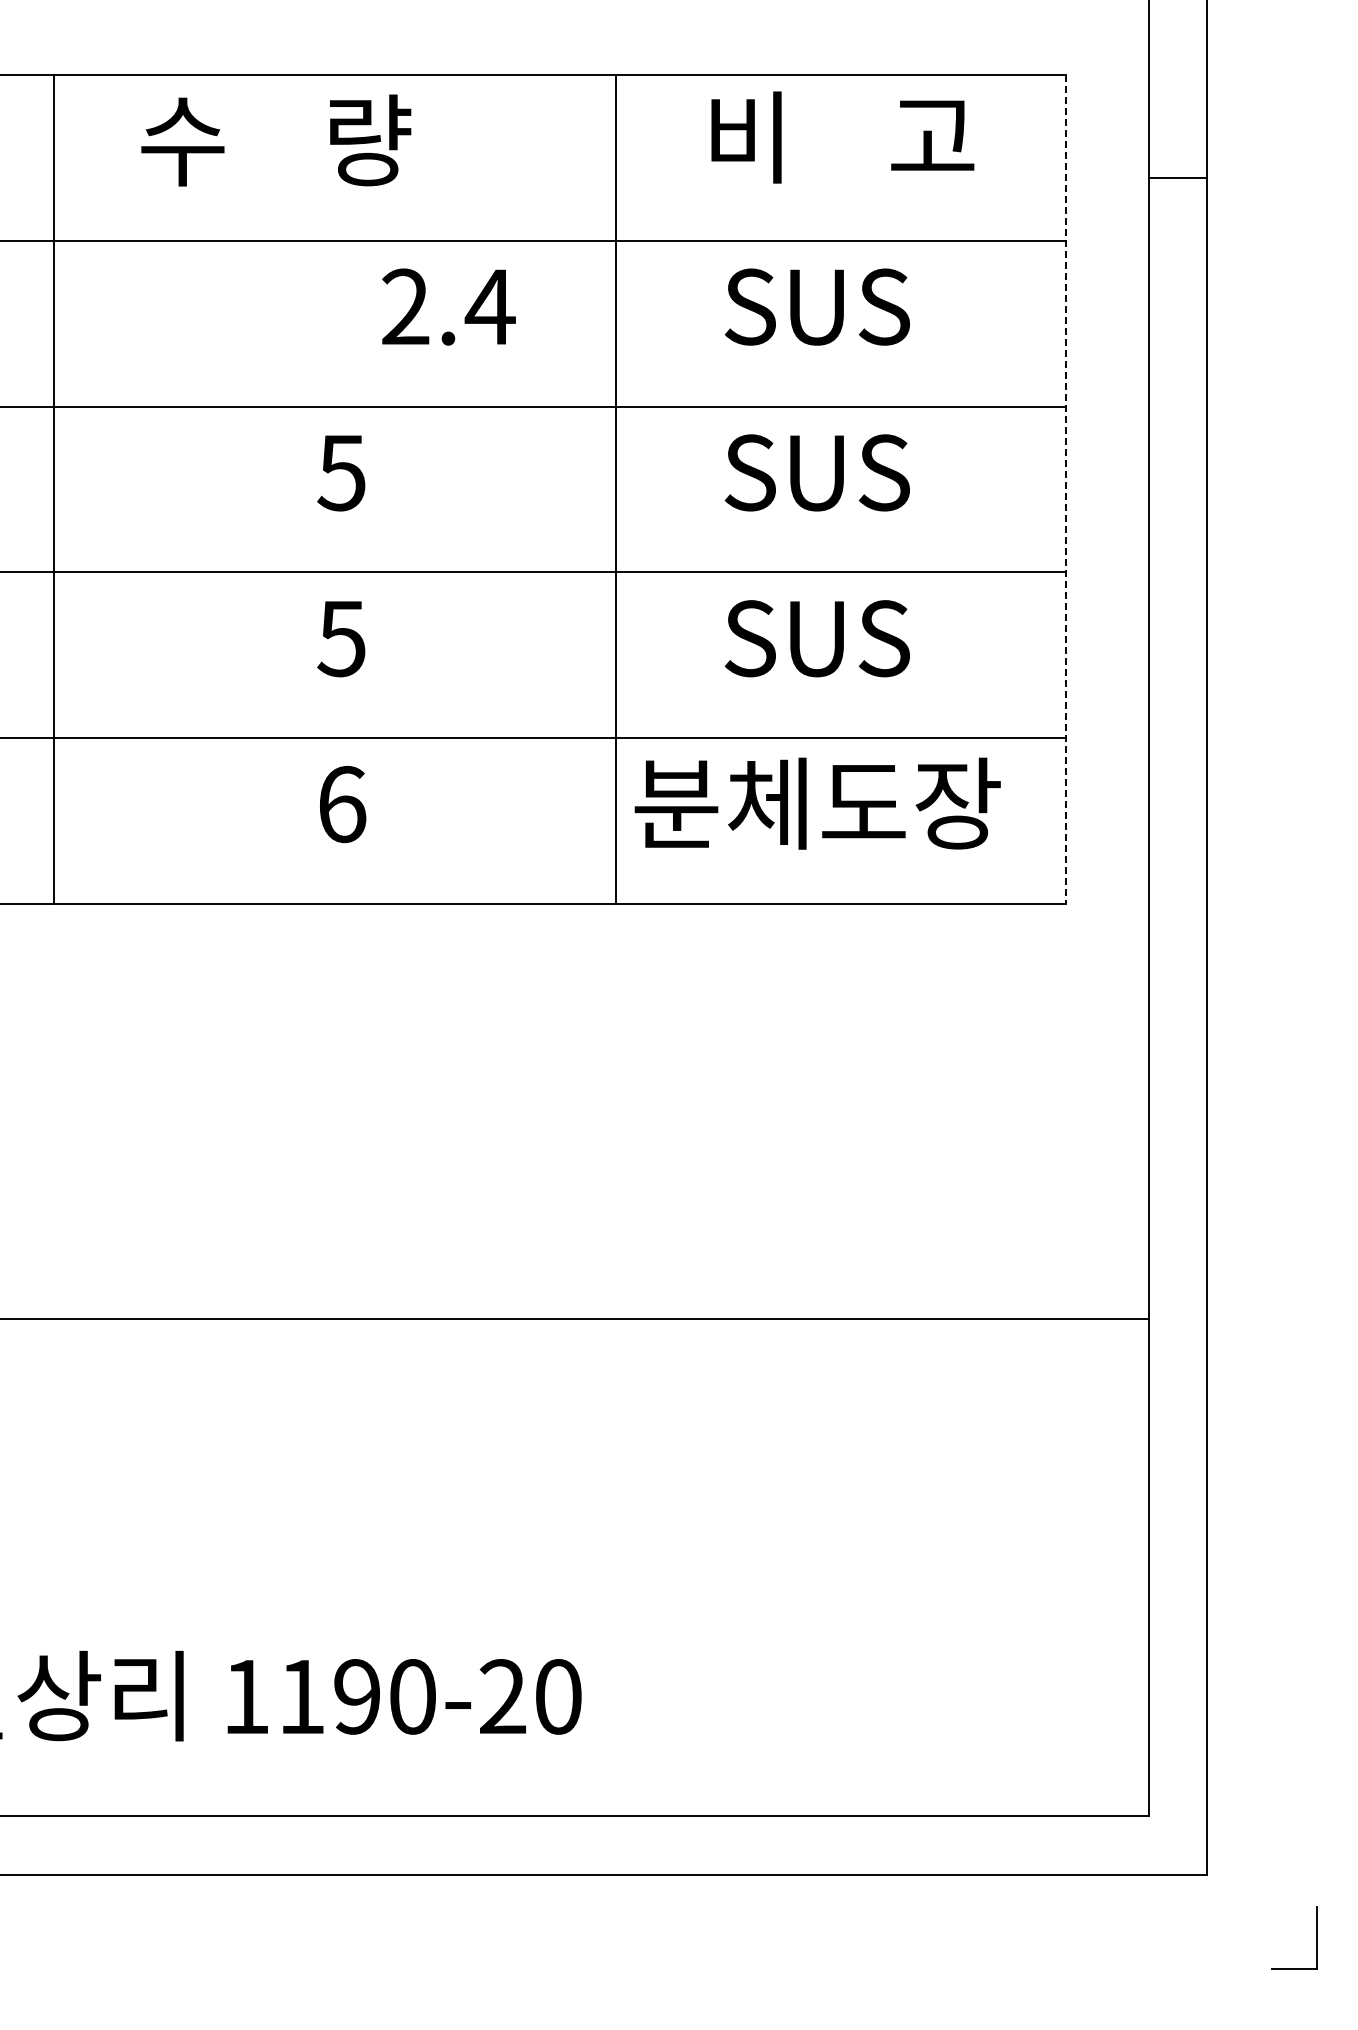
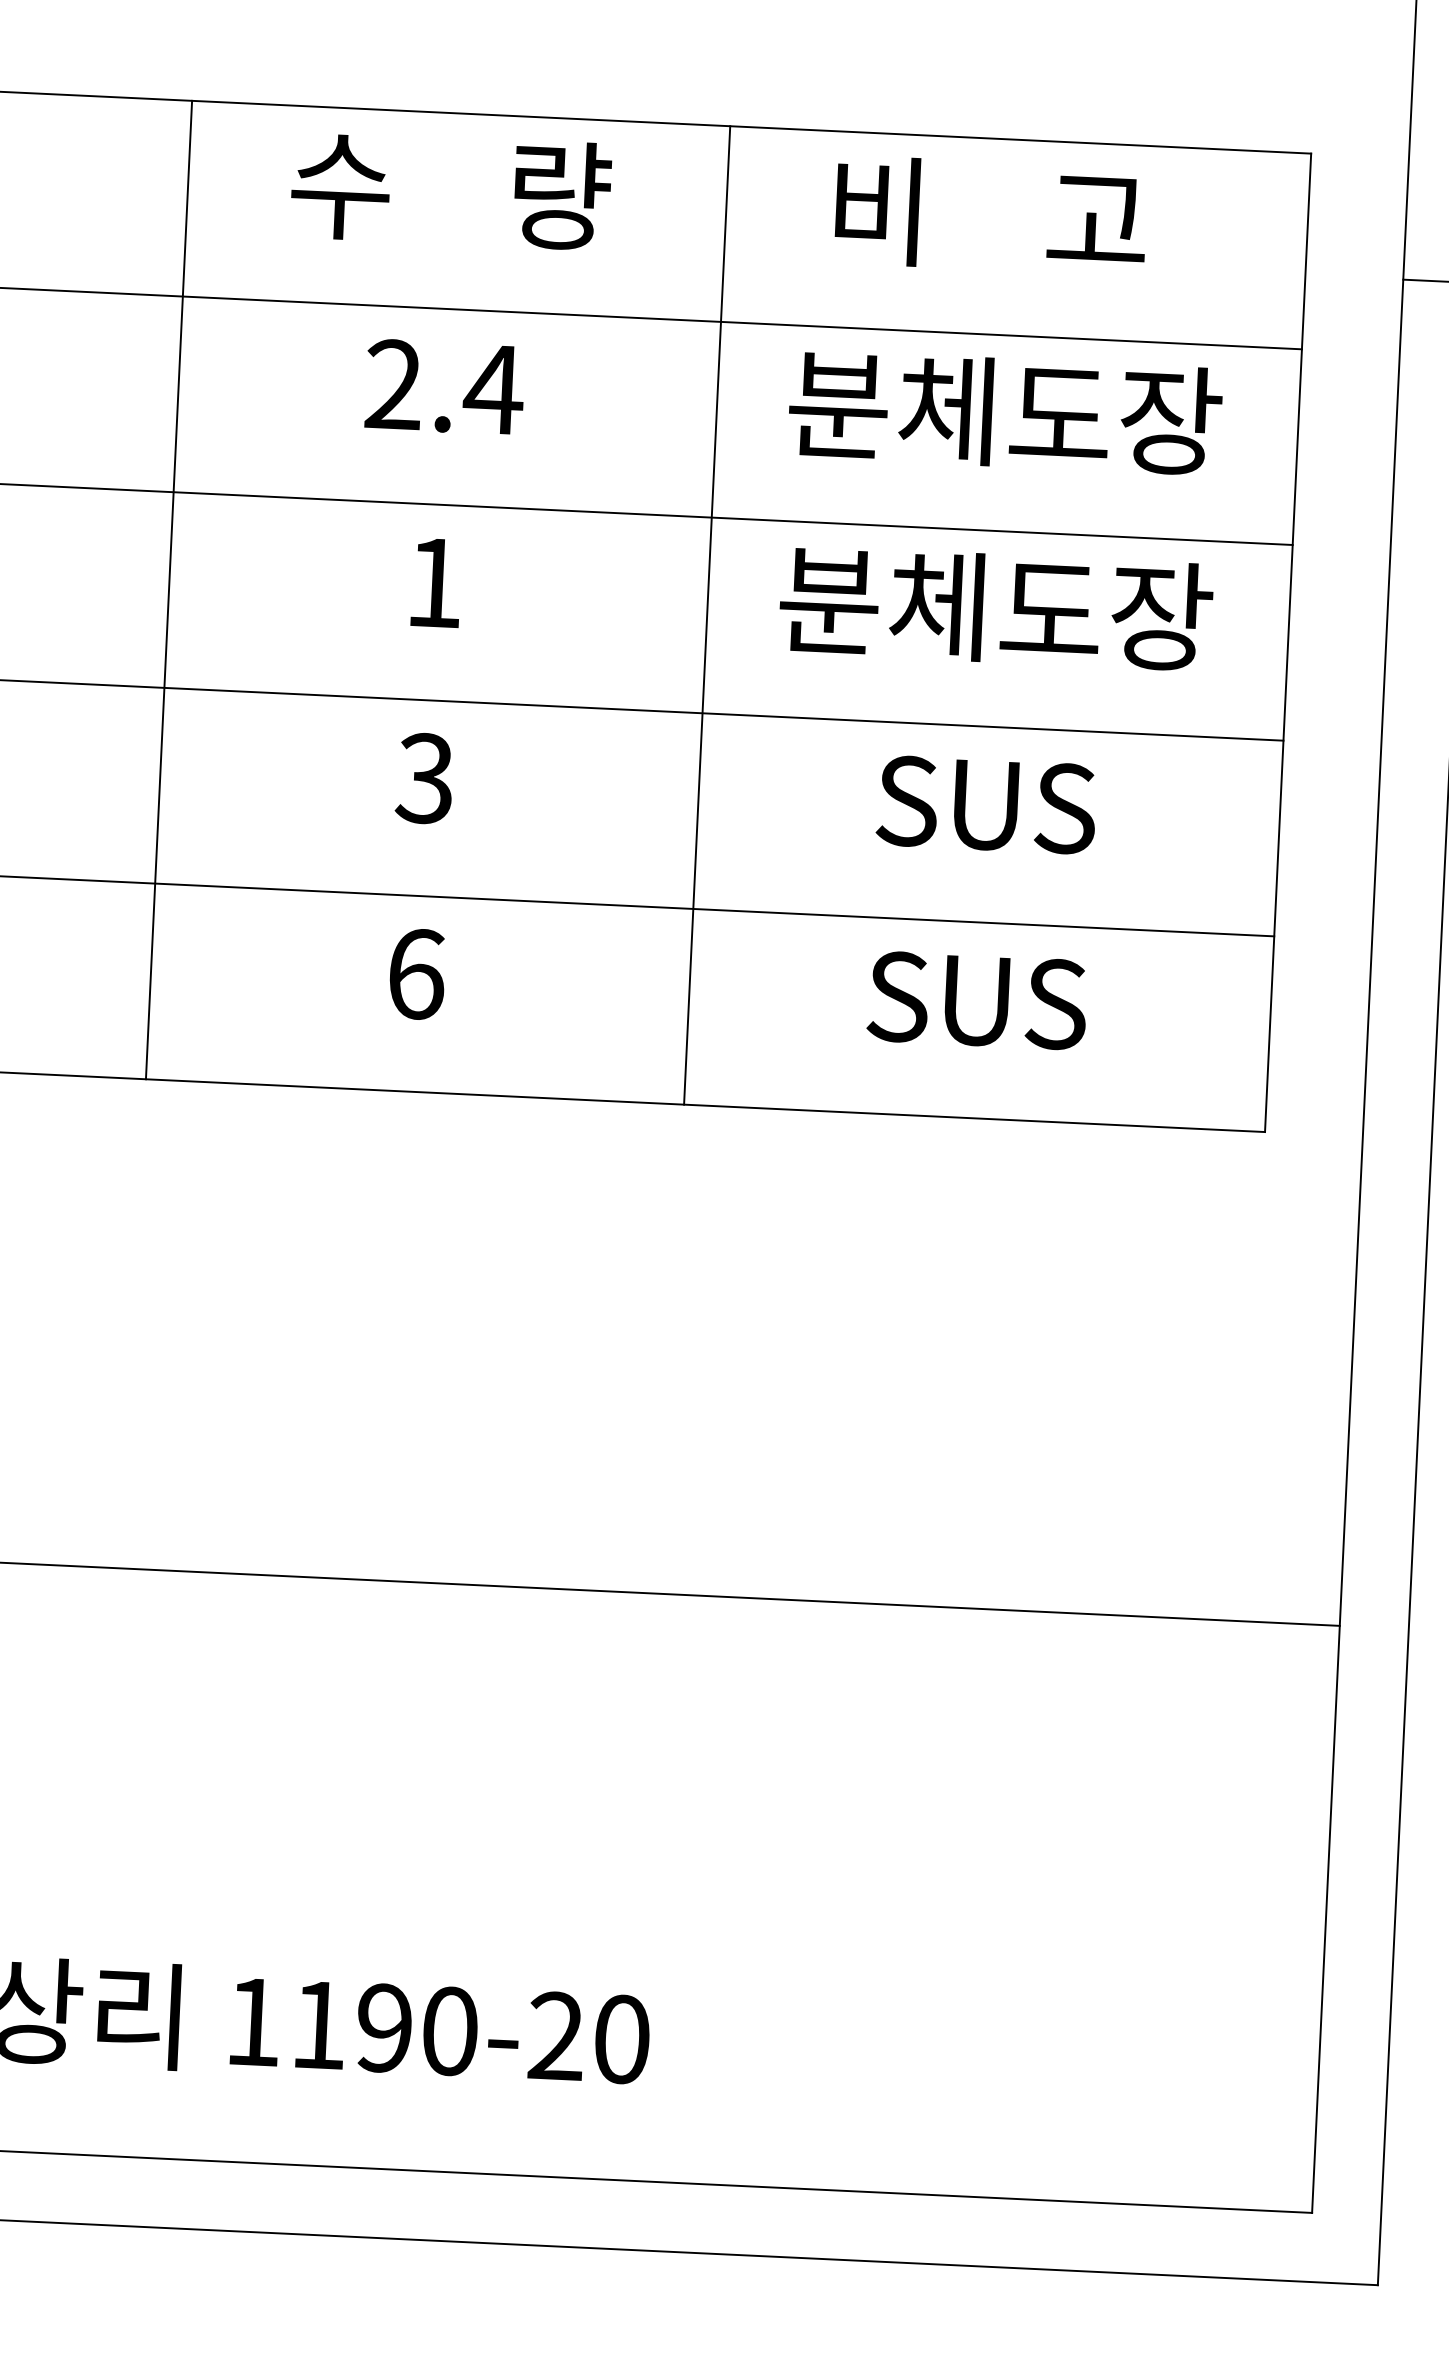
text: (842, 137) -> (990, 215), moved
text: (276, 140) -> (451, 190), moved
text: (448, 306) -> (444, 386), moved
text: (817, 306) -> (1005, 412), SUS -> 분체도장
text: (817, 472) -> (995, 608), SUS -> 분체도장
text: (341, 473) -> (434, 583), 5 -> 1
line: (53, 489) -> (168, 589), moved
line: (615, 489) -> (706, 615), moved
line: (1065, 489) -> (1287, 642), dashed -> solid
text: (341, 638) -> (424, 778), 5 -> 3
text: (817, 803) -> (977, 999), 분체도장 -> SUS

